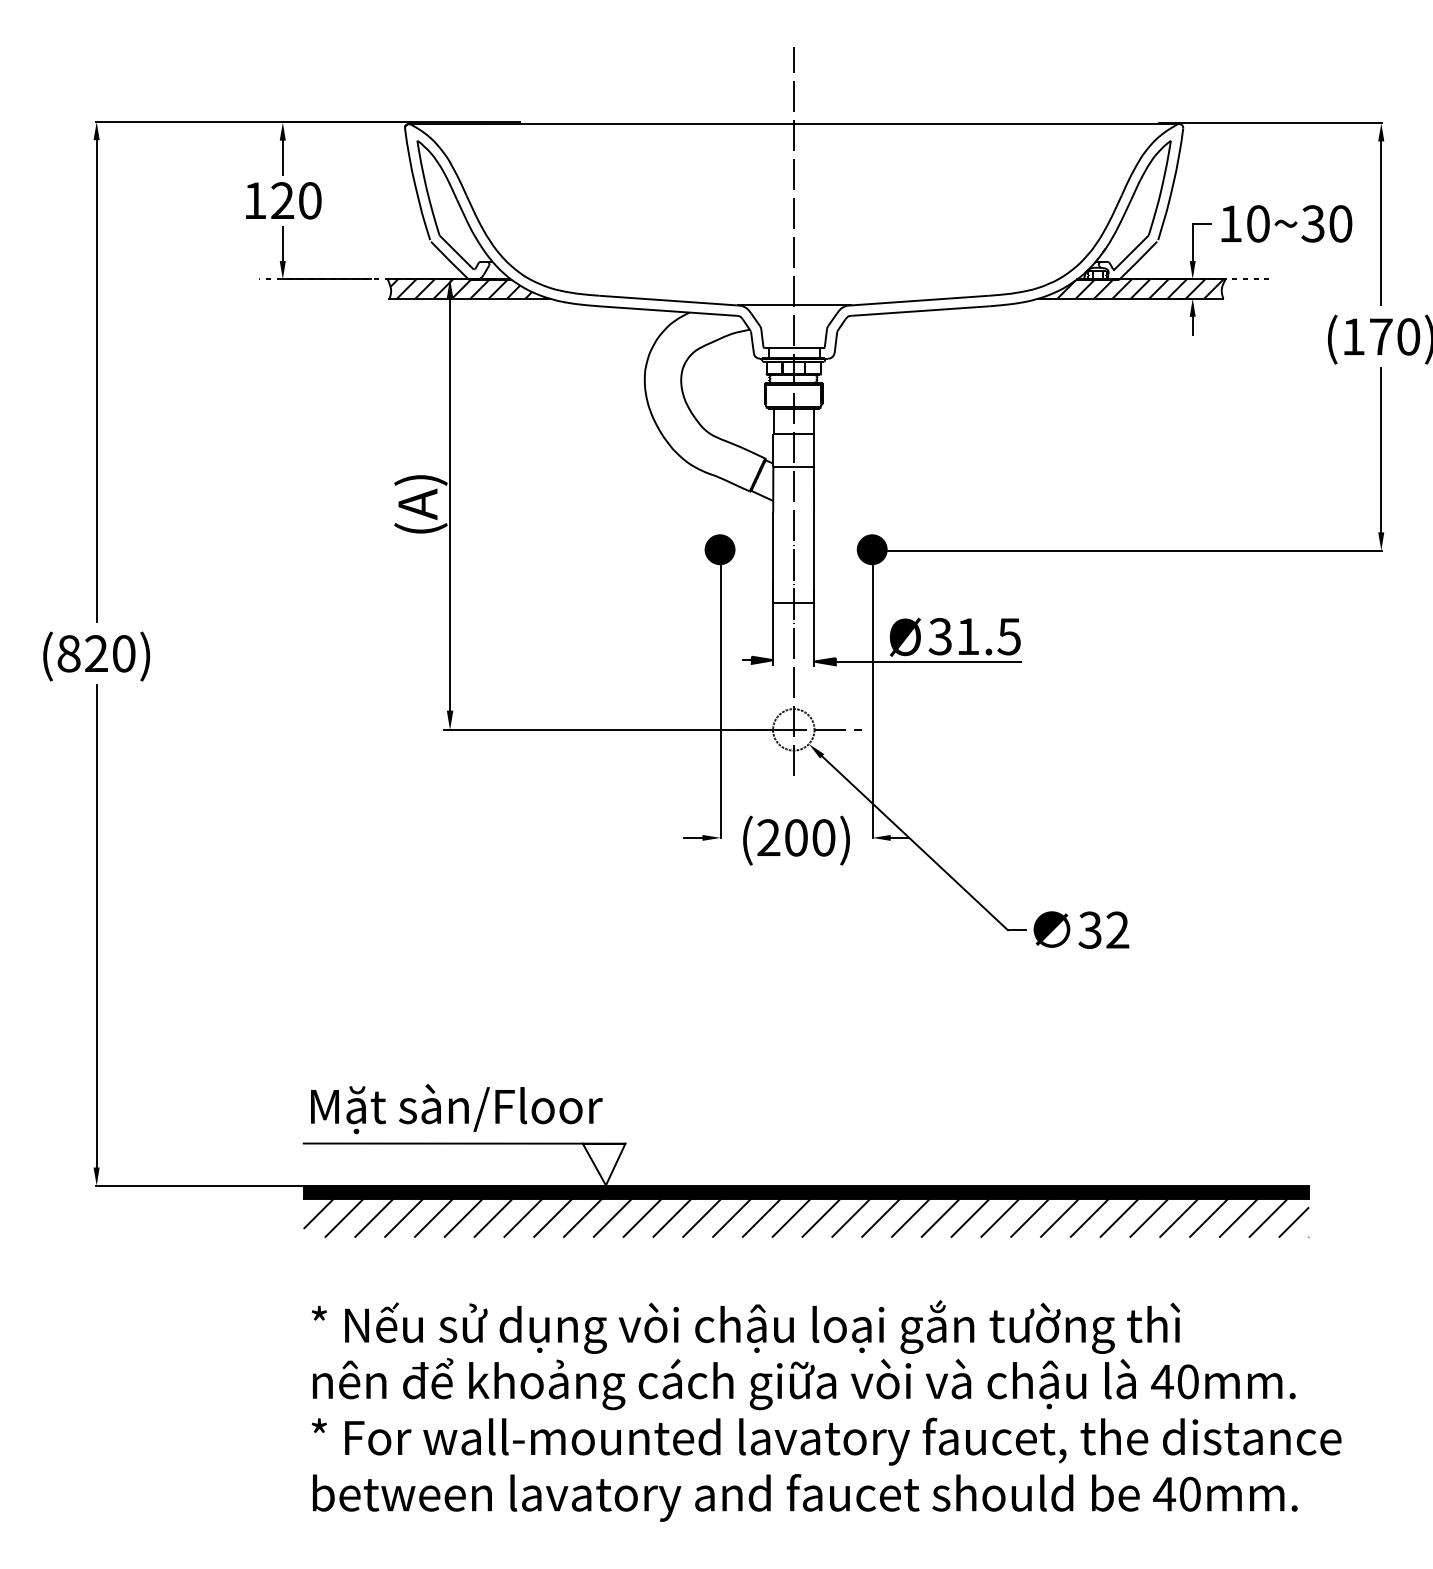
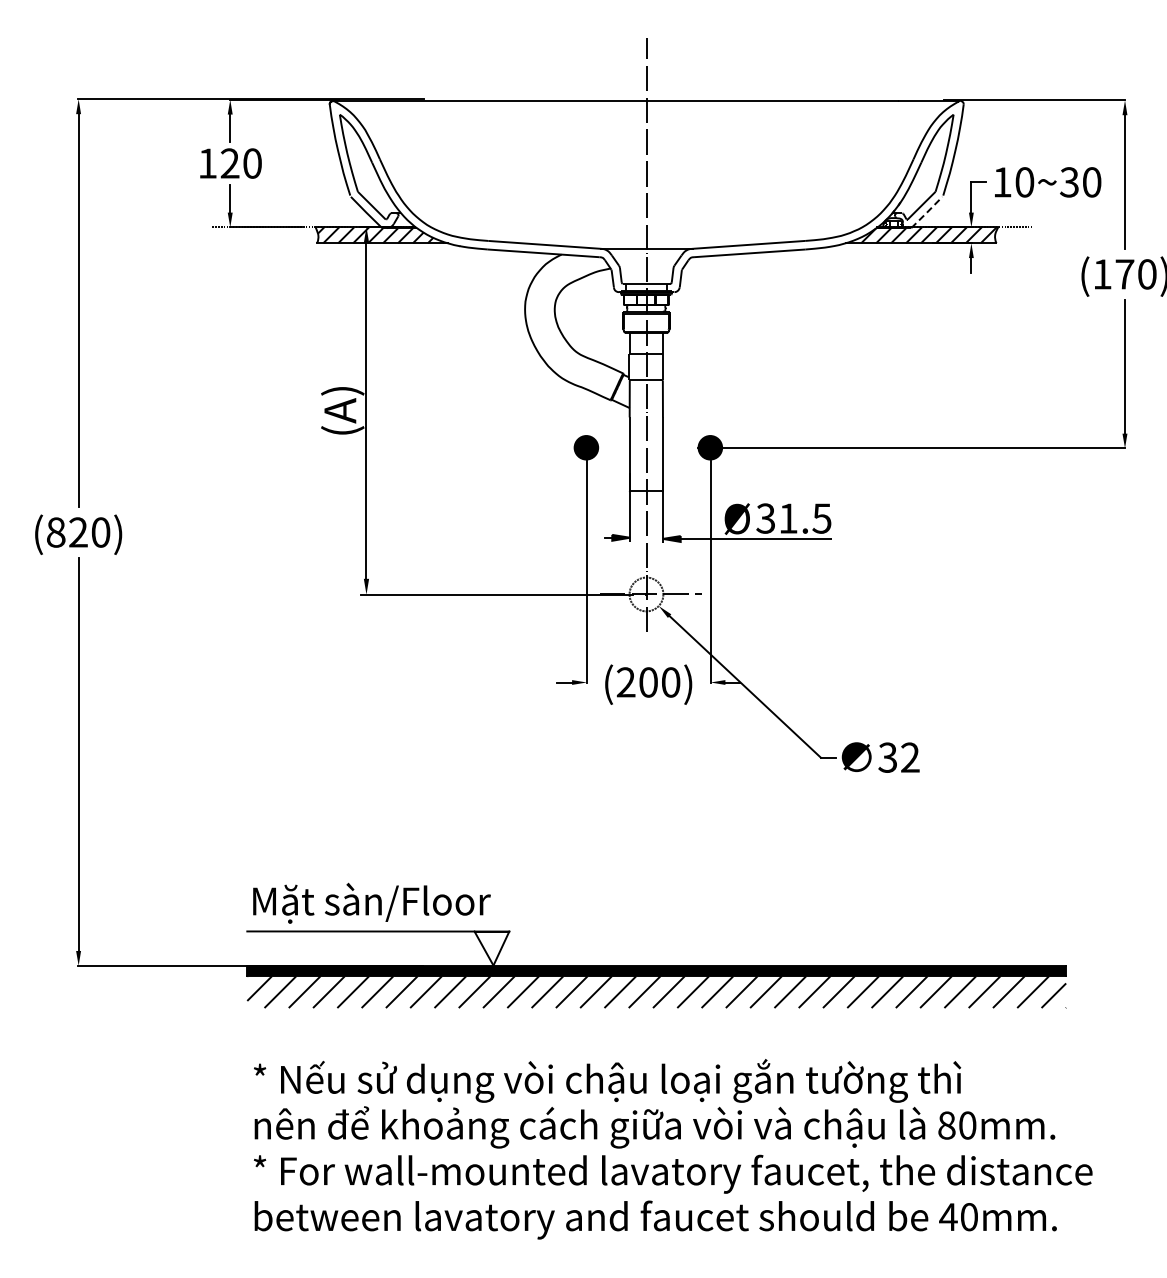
line: (1138, 260) -> (927, 212), solid -> dashed
text: (1162, 1381) -> (946, 1125), 40mm. -> 80mm.

